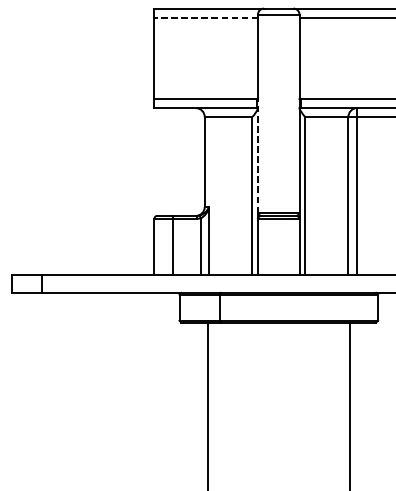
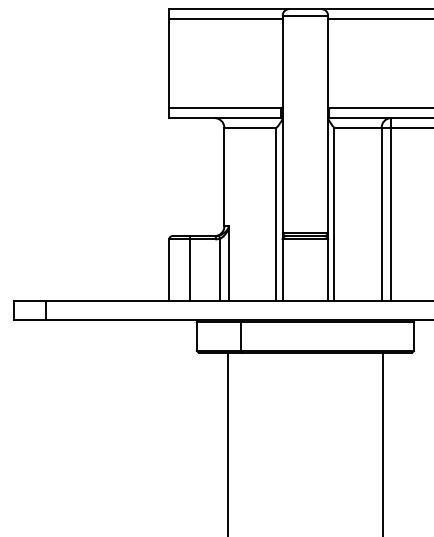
line: (205, 17) -> (225, 18), dashed -> solid
line: (257, 155) -> (282, 170), dashed -> solid

